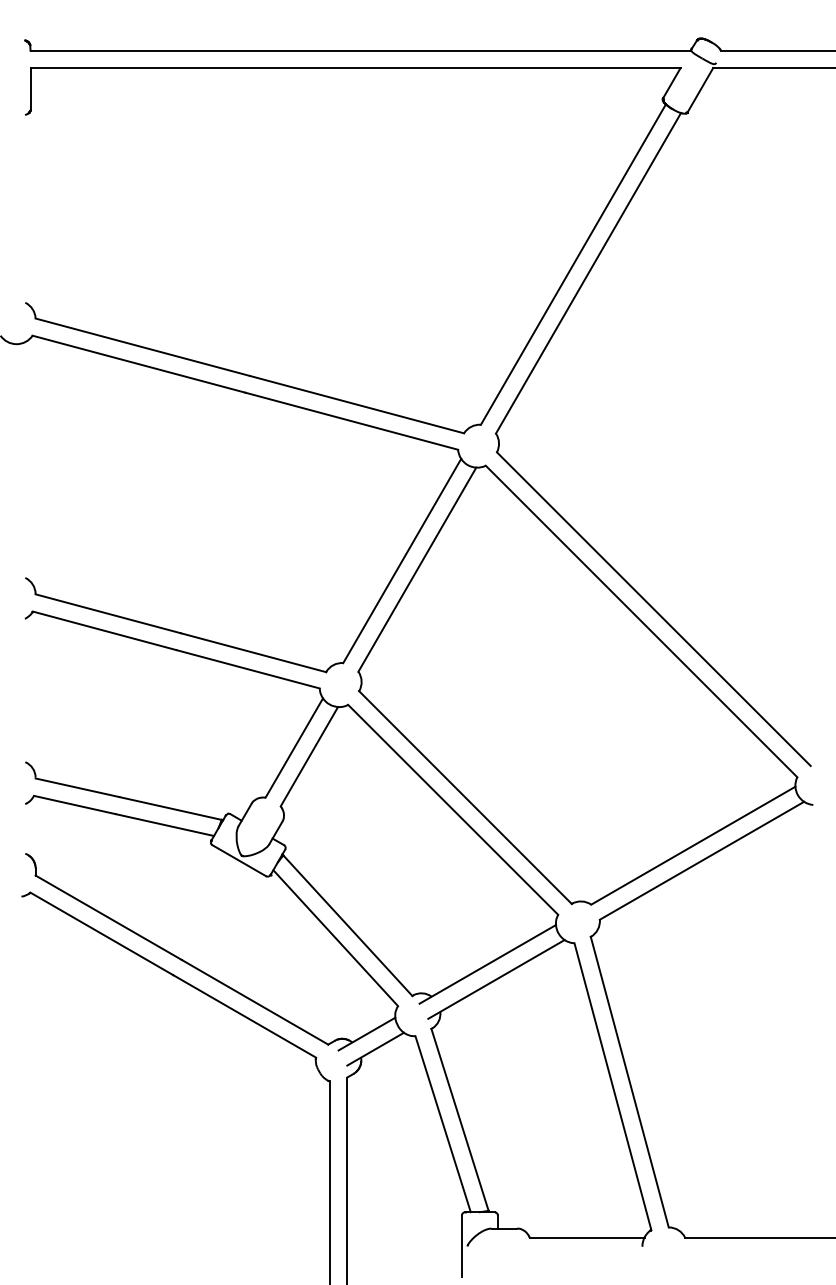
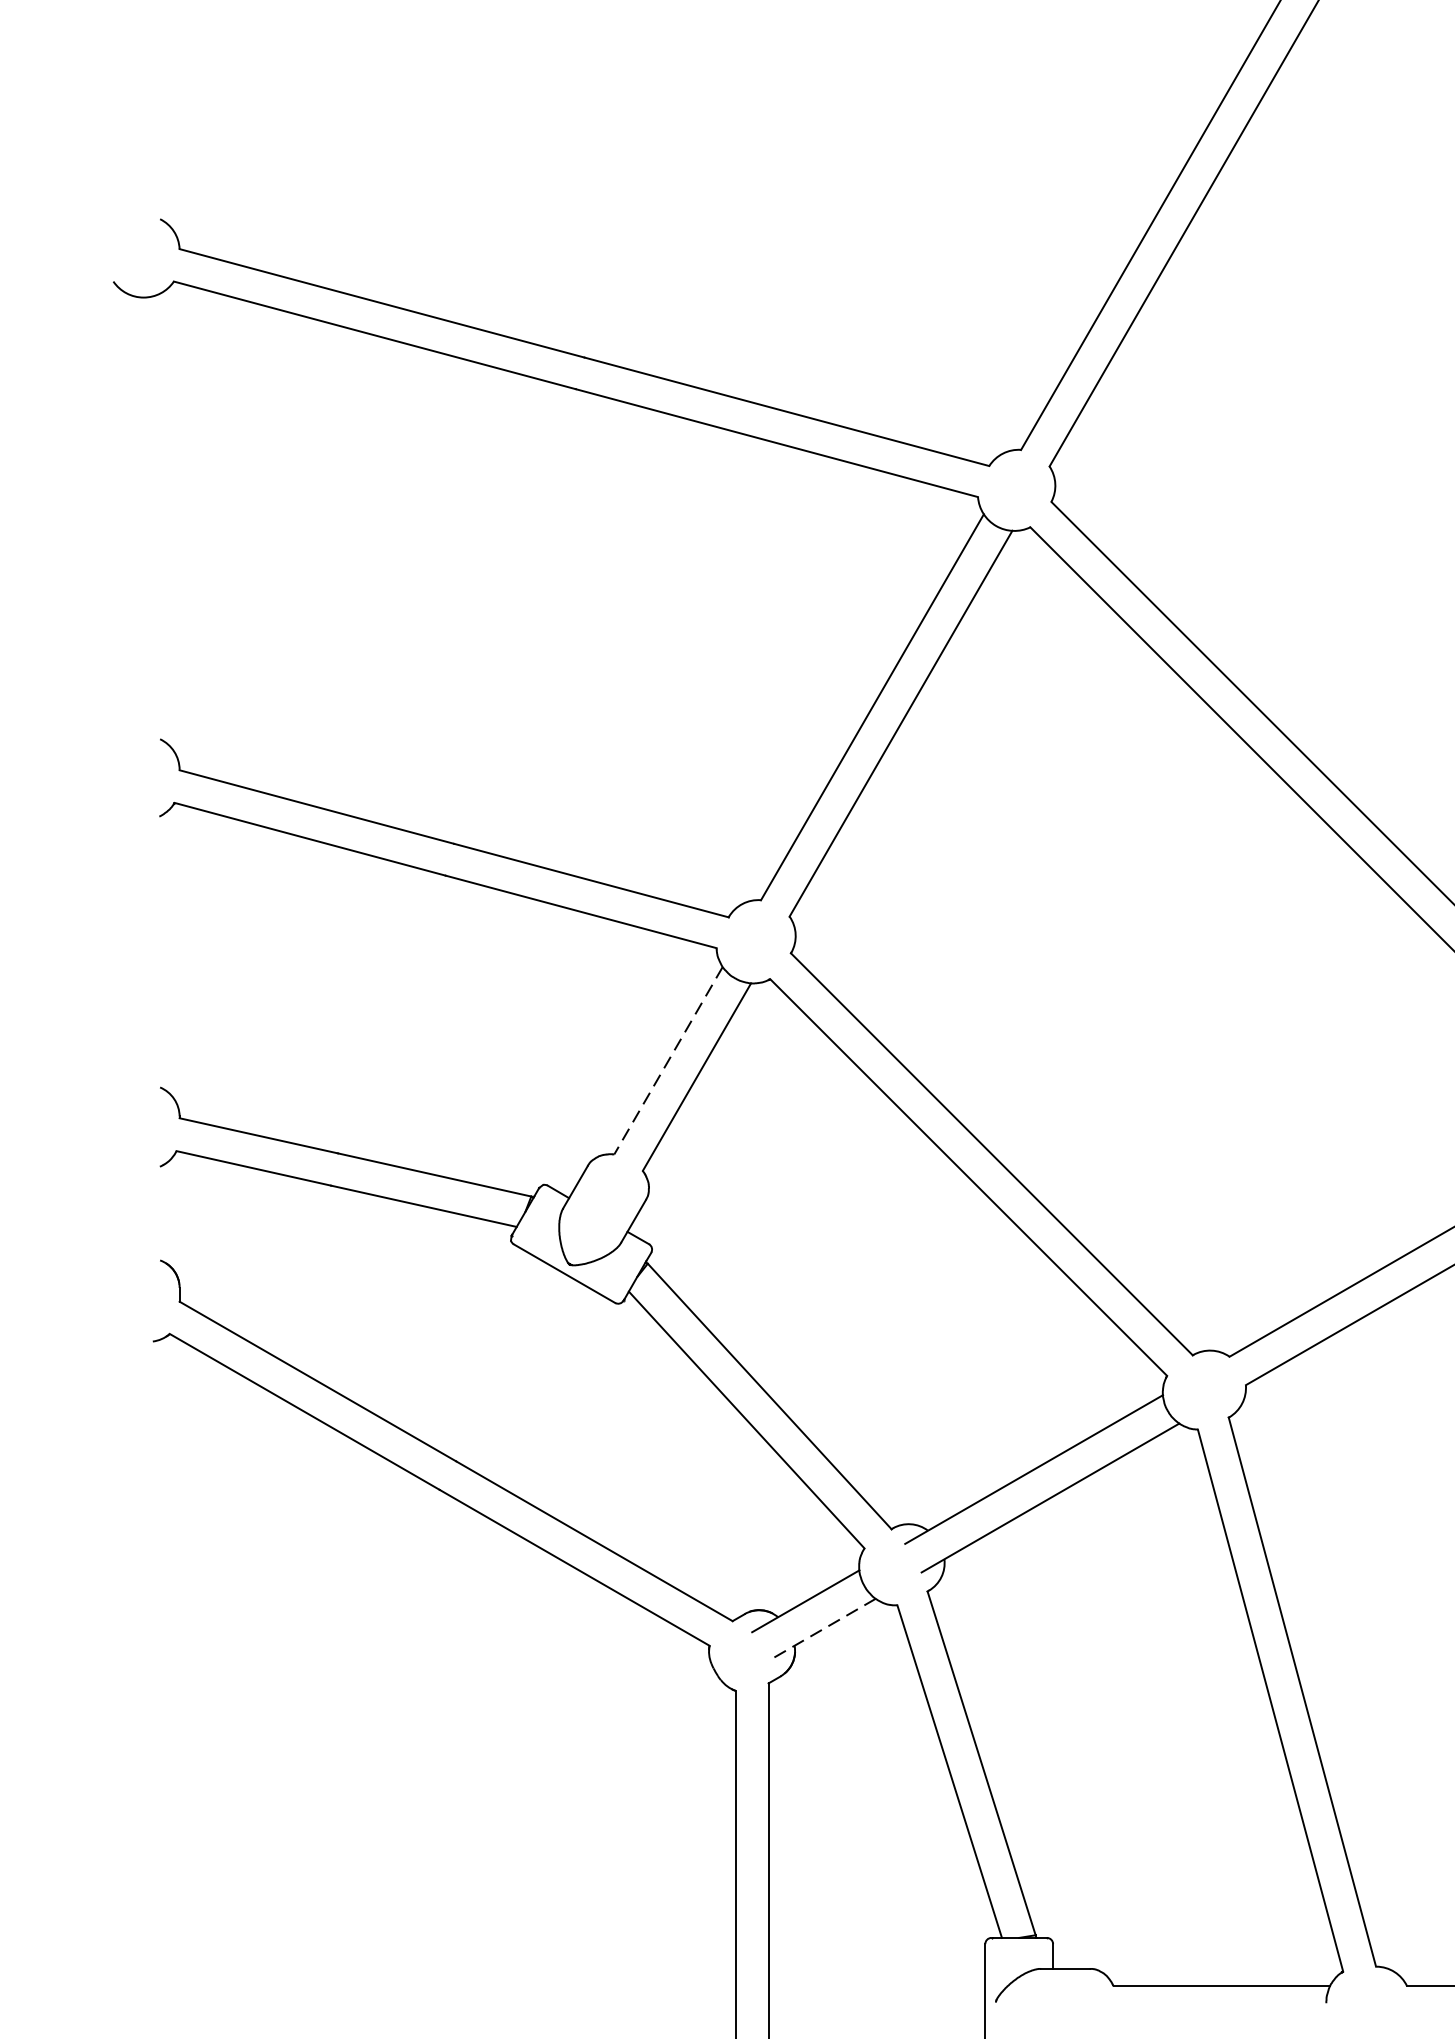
line: (294, 748) -> (668, 1061), solid -> dashed
line: (375, 1049) -> (821, 1630), solid -> dashed

